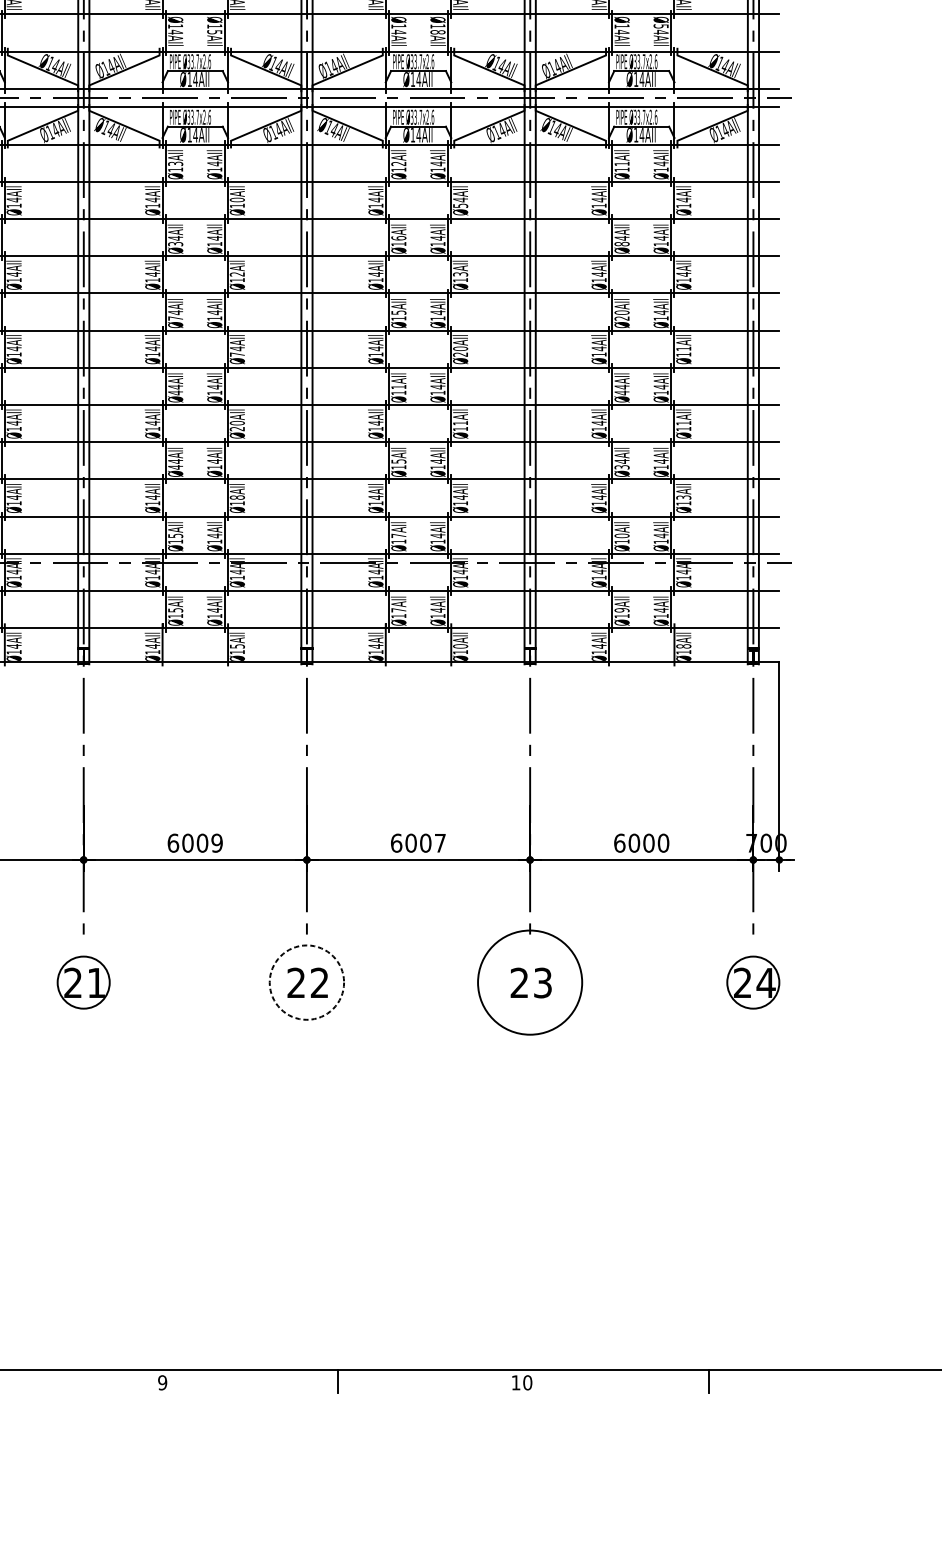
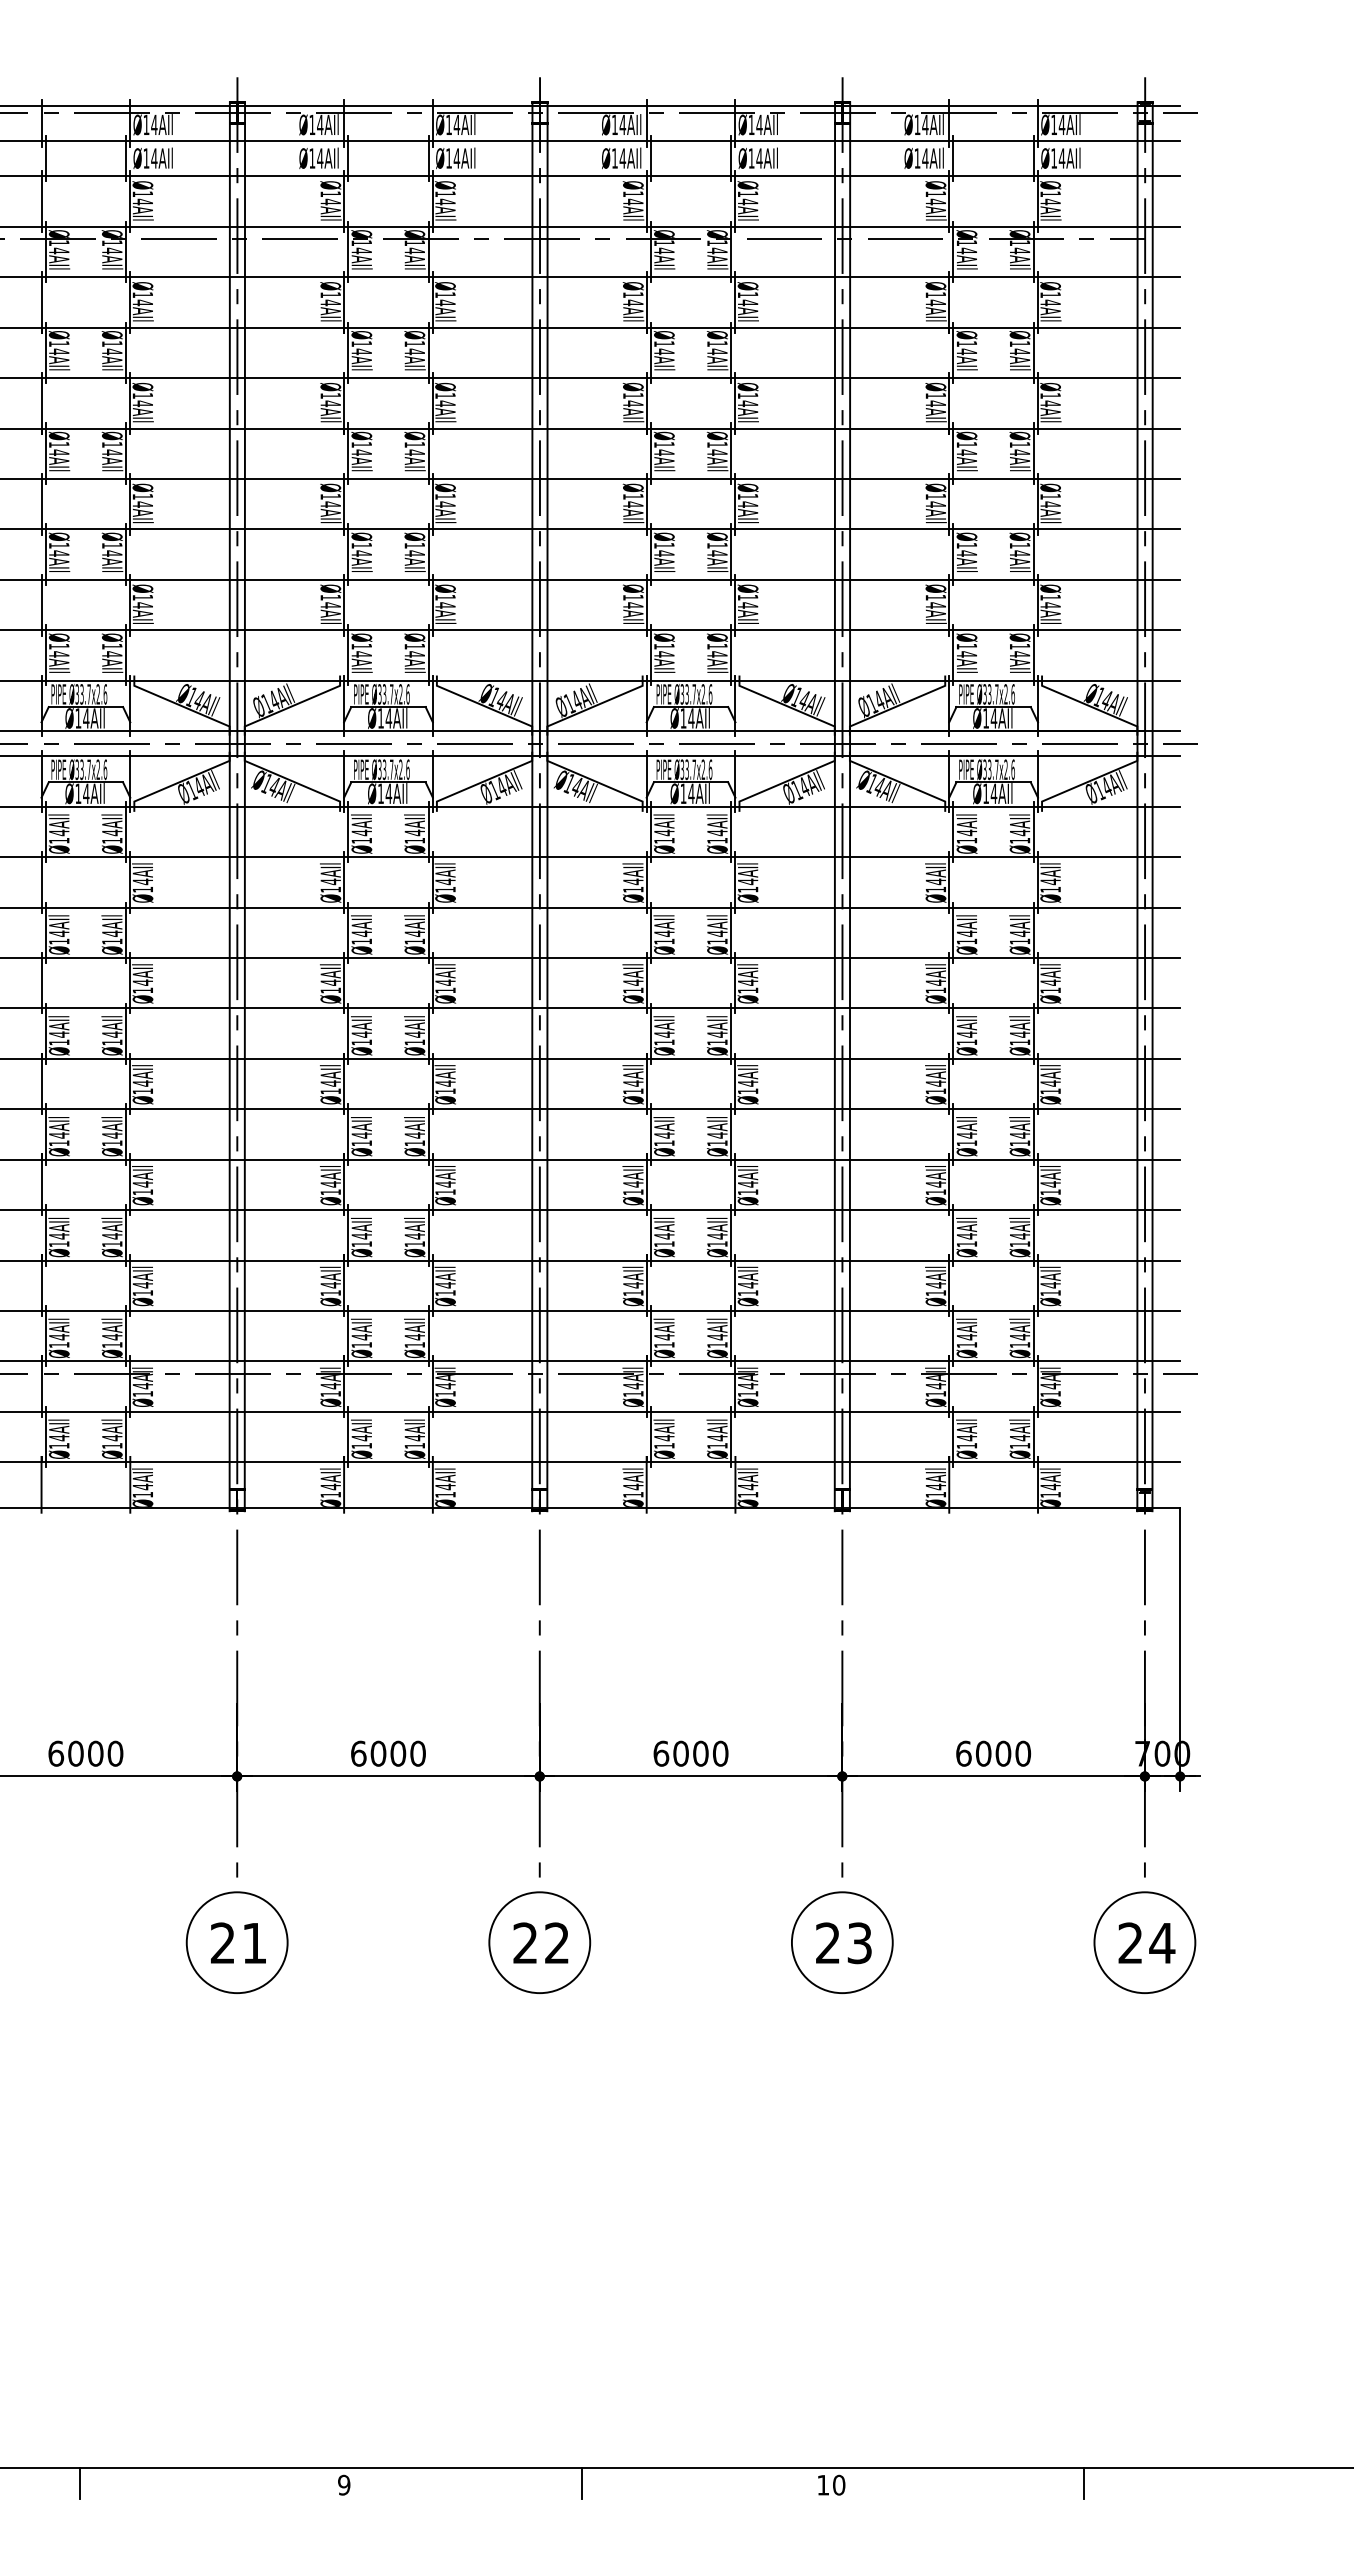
text: (660, 26) -> (1019, 646), Ø54AIl -> Ø14AIl
text: (214, 32) -> (414, 654), Ø15AIl -> Ø14AIl
text: (438, 32) -> (717, 654), Ø18AIl -> Ø14AIl
text: (175, 163) -> (361, 832), Ø13AIl -> Ø14AIl
text: (398, 163) -> (664, 832), Ø12AIl -> Ø14AIl
text: (621, 163) -> (966, 832), Ø11AIl -> Ø14AIl
text: (237, 199) -> (445, 881), Ø10AIl -> Ø14AIl
text: (460, 205) -> (748, 889), Ø54AIl -> Ø14AIl
text: (398, 238) -> (664, 933), Ø16AIl -> Ø14AIl
text: (175, 244) -> (361, 941), Ø34AIl -> Ø14AIl
text: (621, 244) -> (966, 941), Ø84AIl -> Ø14AIl
text: (237, 274) -> (445, 982), Ø12AIl -> Ø14AIl
text: (460, 274) -> (747, 982), Ø13AIl -> Ø14AIl
text: (398, 312) -> (664, 1034), Ø15AIl -> Ø14AIl
text: (621, 315) -> (966, 1038), Ø20AIl -> Ø14AIl
text: (175, 318) -> (361, 1042), Ø74AIl -> Ø14AIl
text: (683, 348) -> (1050, 1083), Ø11AIl -> Ø14AIl
text: (460, 351) -> (747, 1087), Ø20AIl -> Ø14AIl
text: (237, 354) -> (445, 1091), Ø74AIl -> Ø14AIl
text: (398, 387) -> (664, 1135), Ø11AIl -> Ø14AIl
text: (175, 393) -> (361, 1143), Ø44AIl -> Ø14AIl
text: (621, 393) -> (966, 1143), Ø44AIl -> Ø14AIl
text: (460, 423) -> (748, 1184), Ø11AIl -> Ø14AIl
text: (683, 423) -> (1050, 1184), Ø11AIl -> Ø14AIl
text: (237, 426) -> (445, 1188), Ø20AIl -> Ø14AIl
text: (398, 461) -> (664, 1236), Ø15AIl -> Ø14AIl
text: (175, 467) -> (361, 1244), Ø44AIl -> Ø14AIl
text: (621, 467) -> (966, 1244), Ø34AIl -> Ø14AIl
text: (237, 497) -> (445, 1285), Ø18AIl -> Ø14AIl
text: (683, 497) -> (1050, 1285), Ø13AIl -> Ø14AIl
text: (175, 535) -> (361, 1336), Ø15AIl -> Ø14AIl
text: (398, 535) -> (664, 1336), Ø17AIl -> Ø14AIl
text: (621, 535) -> (966, 1336), Ø10AIl -> Ø14AIl
text: (175, 609) -> (361, 1437), Ø15AIl -> Ø14AIl
text: (398, 609) -> (664, 1437), Ø17AIl -> Ø14AIl
text: (621, 609) -> (966, 1437), Ø19AIl -> Ø14AIl
text: (237, 646) -> (445, 1486), Ø15AIl -> Ø14AIl
text: (460, 646) -> (747, 1486), Ø10AIl -> Ø14AIl
text: (683, 646) -> (1050, 1486), Ø18AIl -> Ø14AIl
text: (216, 843) -> (417, 1753), 6009 -> 6000
text: (440, 843) -> (720, 1753), 6007 -> 6000
circle: (83, 982) -> (236, 1942), size x1.43
circle: (306, 982) -> (539, 1942), dashed -> solid
circle: (529, 982) -> (841, 1942), size x0.71
circle: (753, 982) -> (1144, 1942), size x1.43

